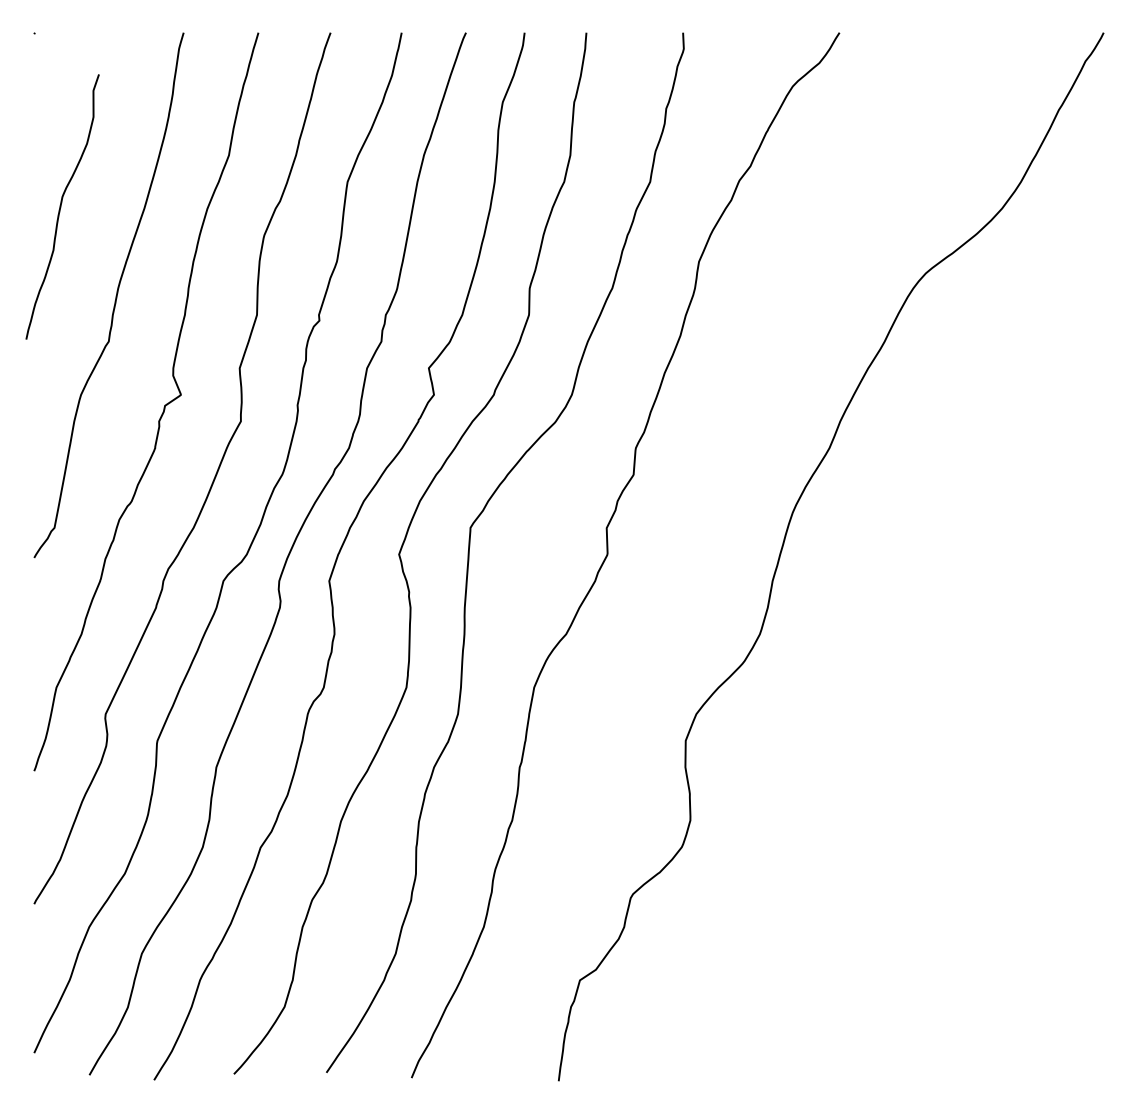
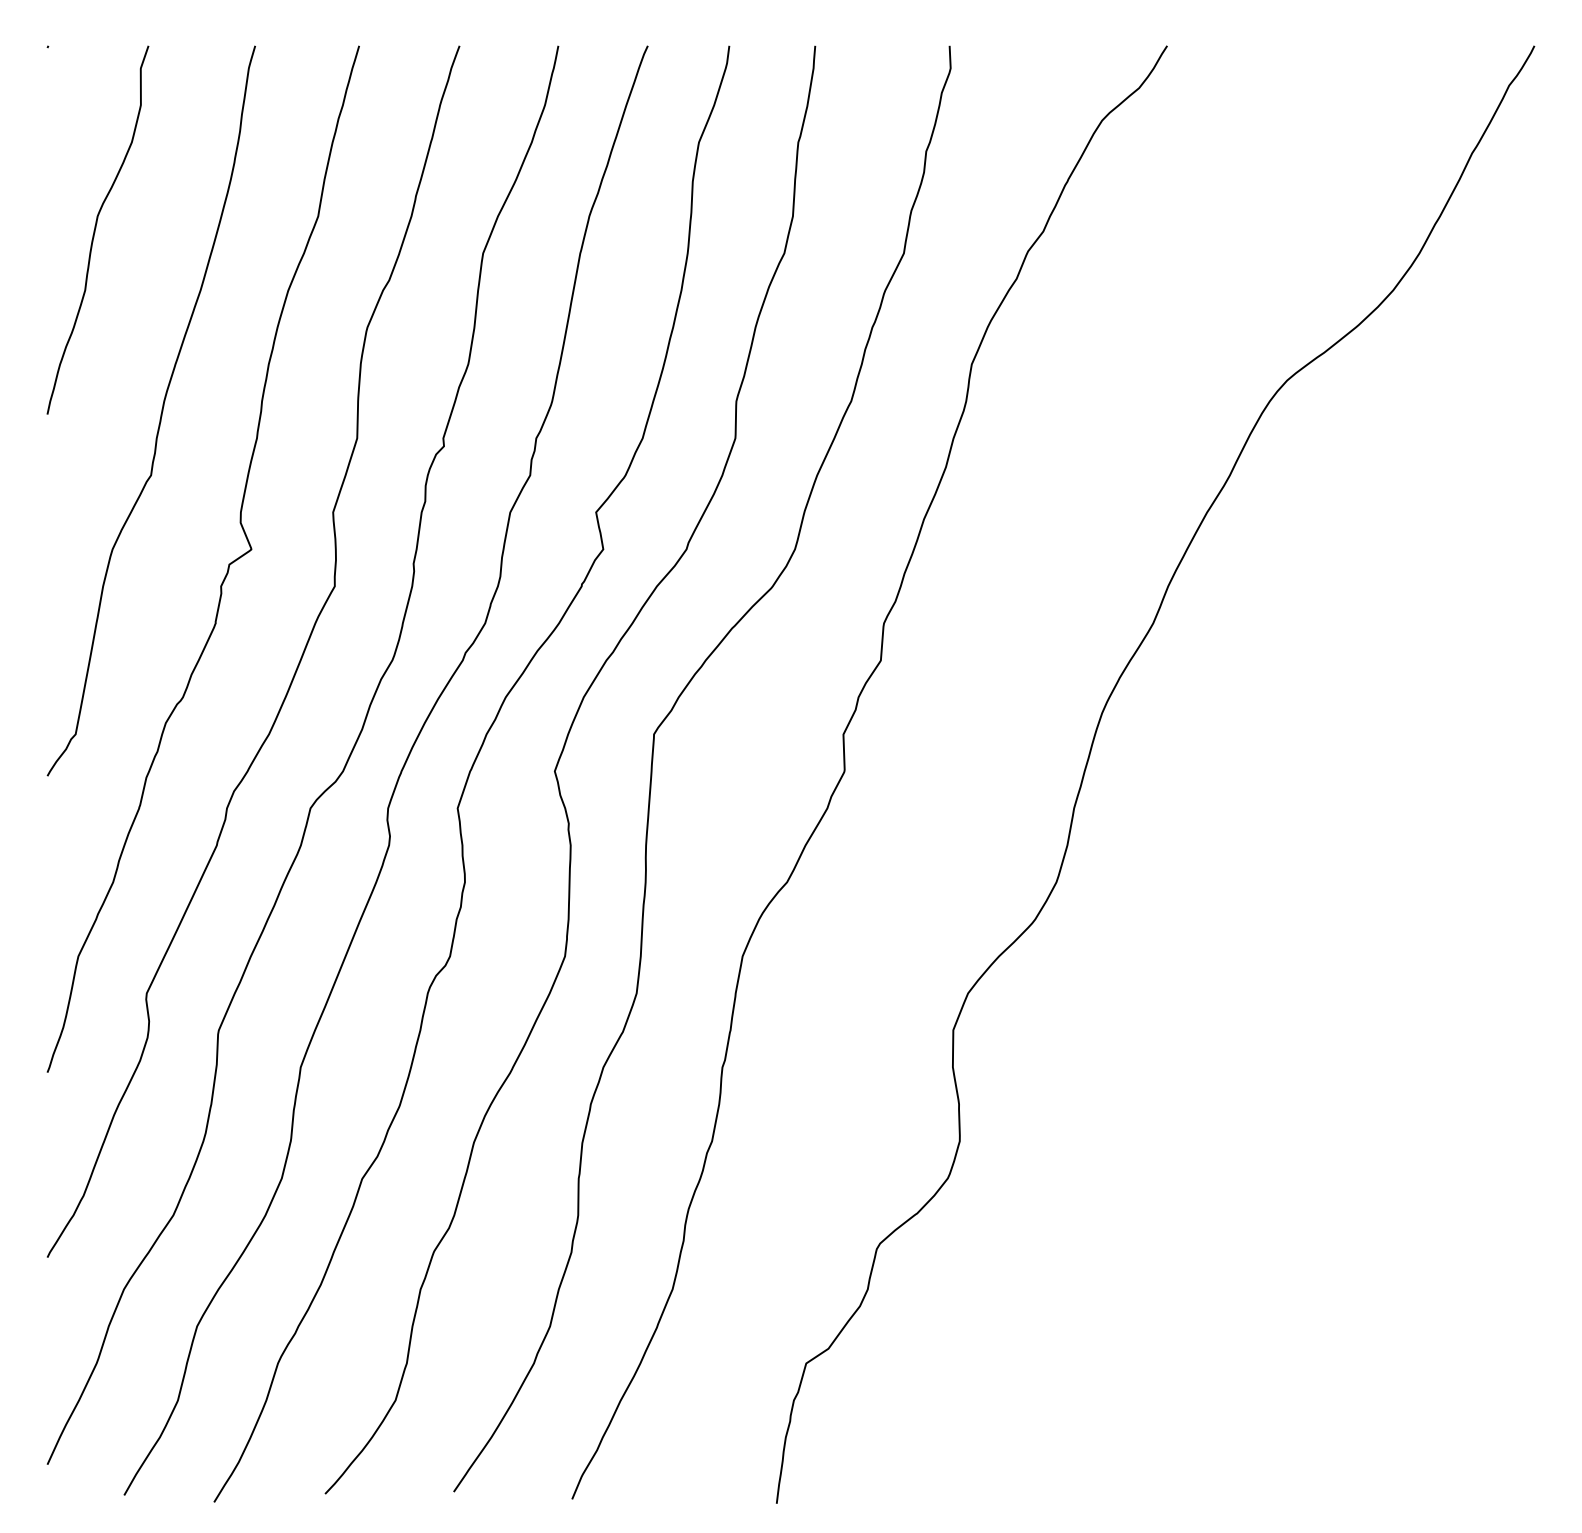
curve: (61, 205) -> (96, 228), moved

